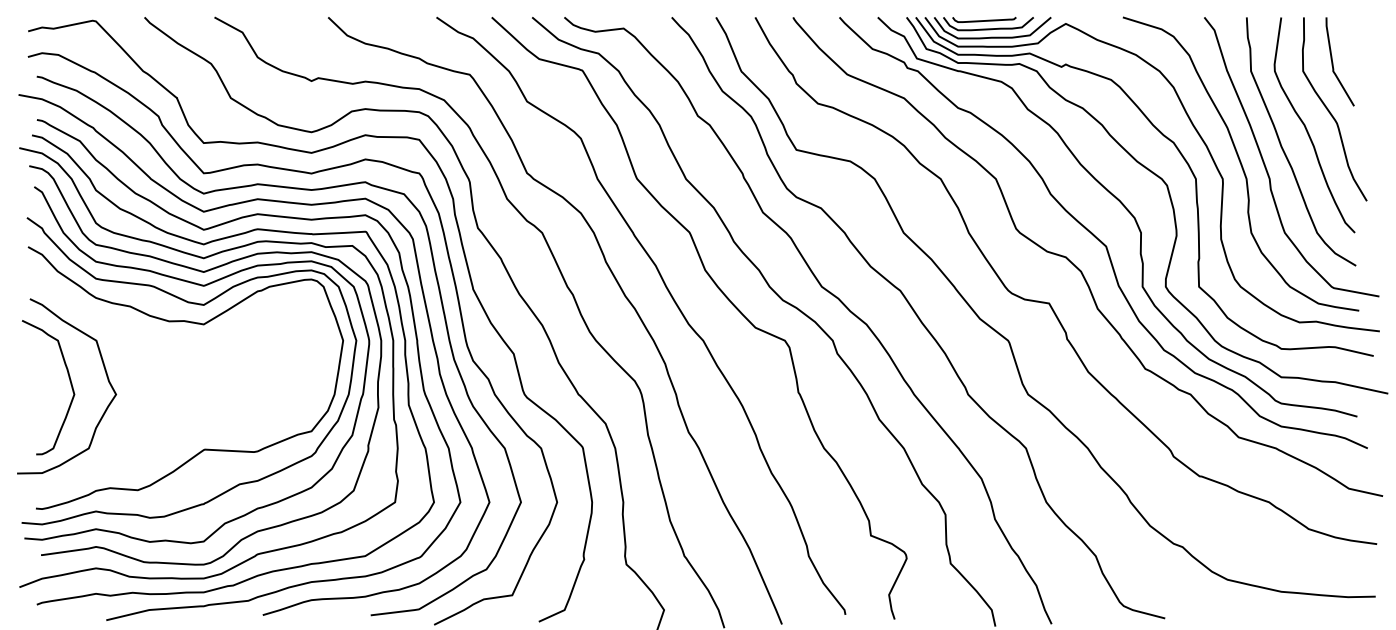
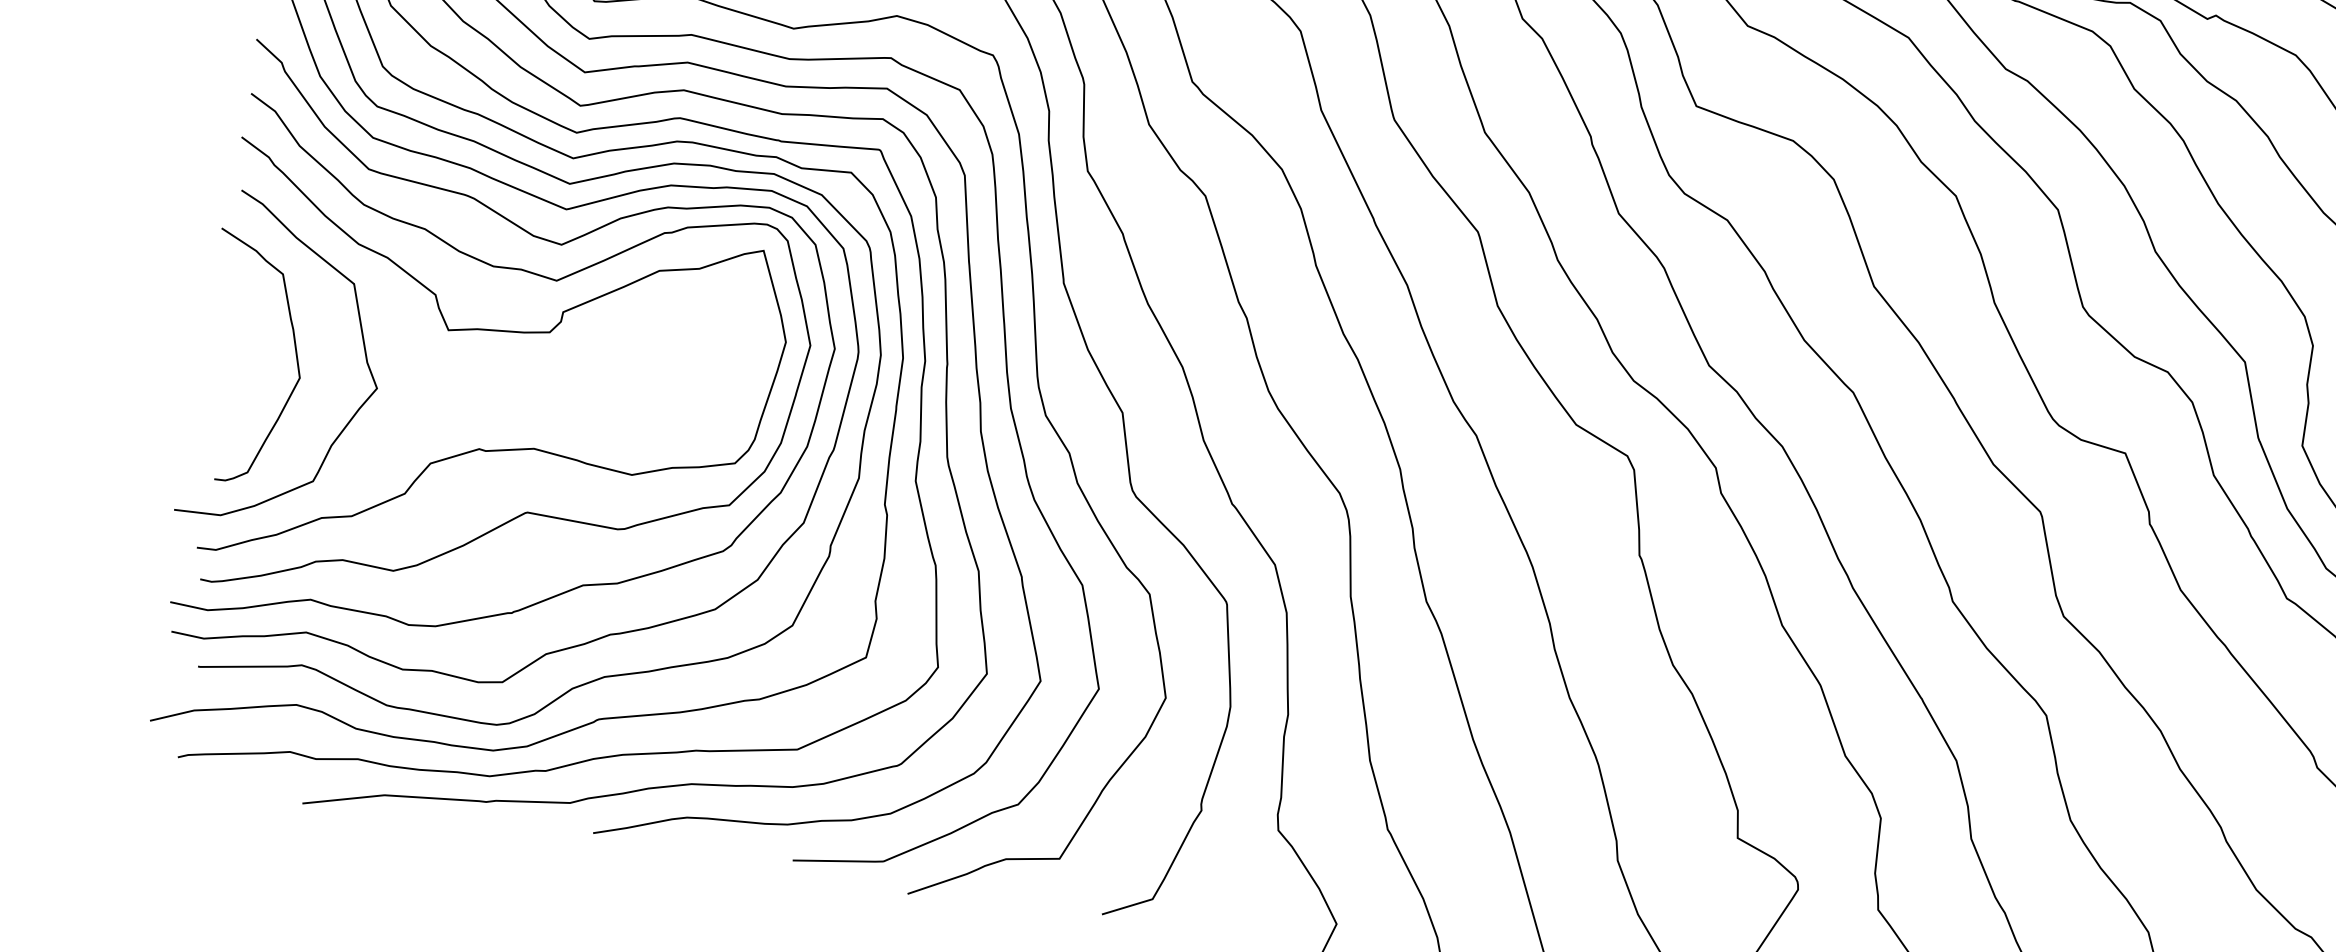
curve: (175, 356) -> (496, 332), added

